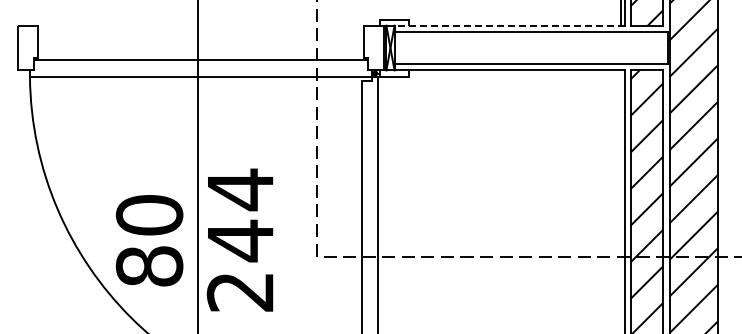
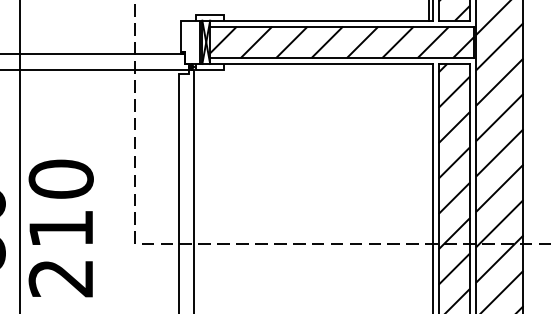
line: (509, 25) -> (321, 20), dashed -> solid
hatch: (530, 47) -> (341, 41), added
text: (240, 215) -> (61, 204), 244 -> 210

